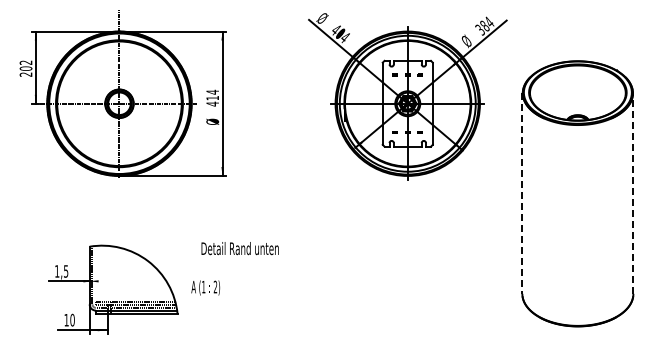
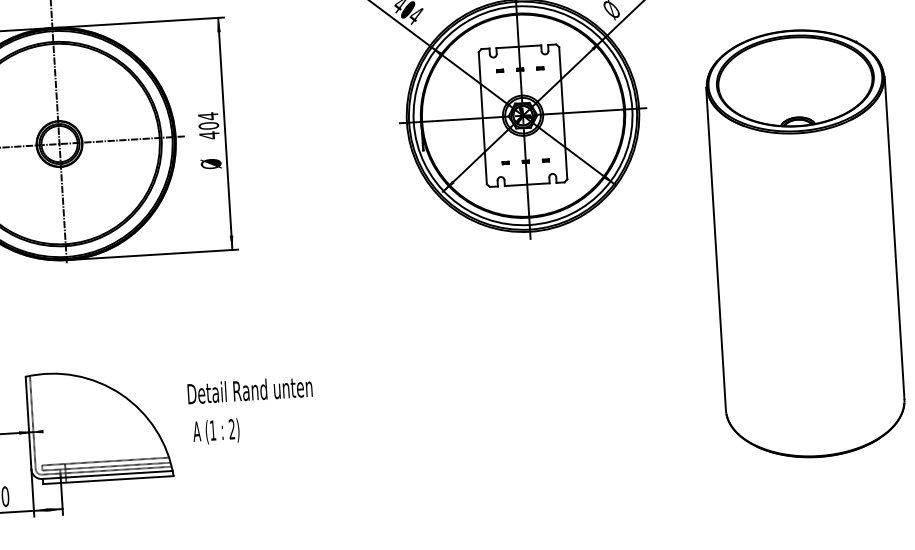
text: (212, 97) -> (208, 124), 414 -> 404
line: (633, 193) -> (894, 237), dashed -> solid
line: (522, 194) -> (716, 250), dashed -> solid
text: (239, 248) -> (248, 390), moved

